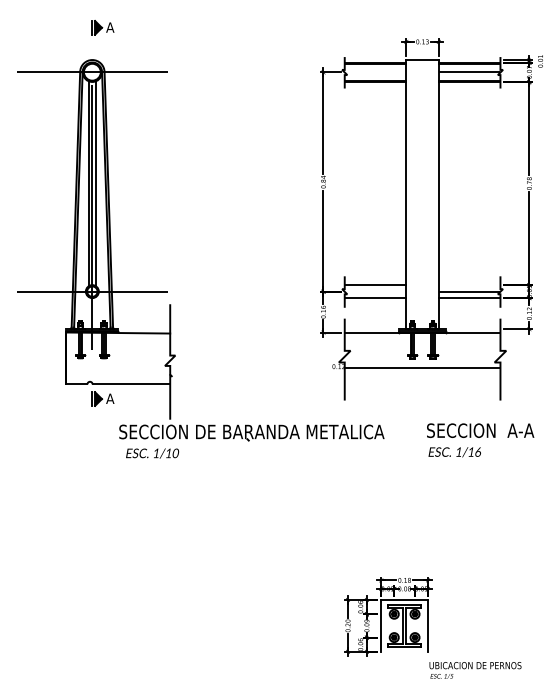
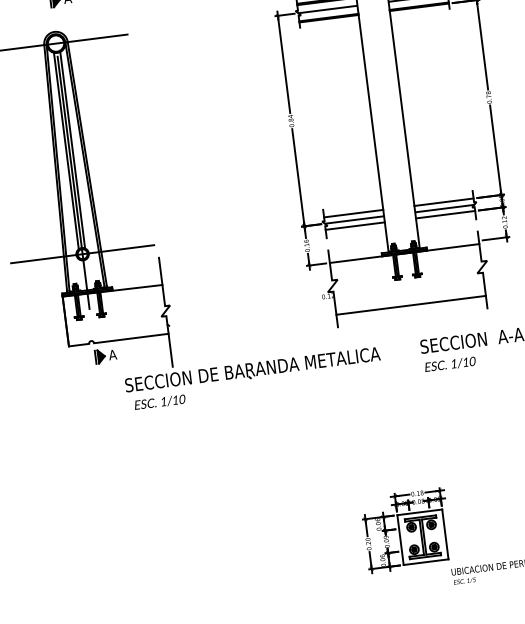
line: (375, 72) -> (327, 9), added
line: (469, 285) -> (443, 202), added
line: (375, 291) -> (354, 219), added
line: (422, 367) -> (411, 305), moved
text: (478, 451) -> (472, 360), 1/16 -> 1/10
line: (404, 651) -> (425, 561), added

